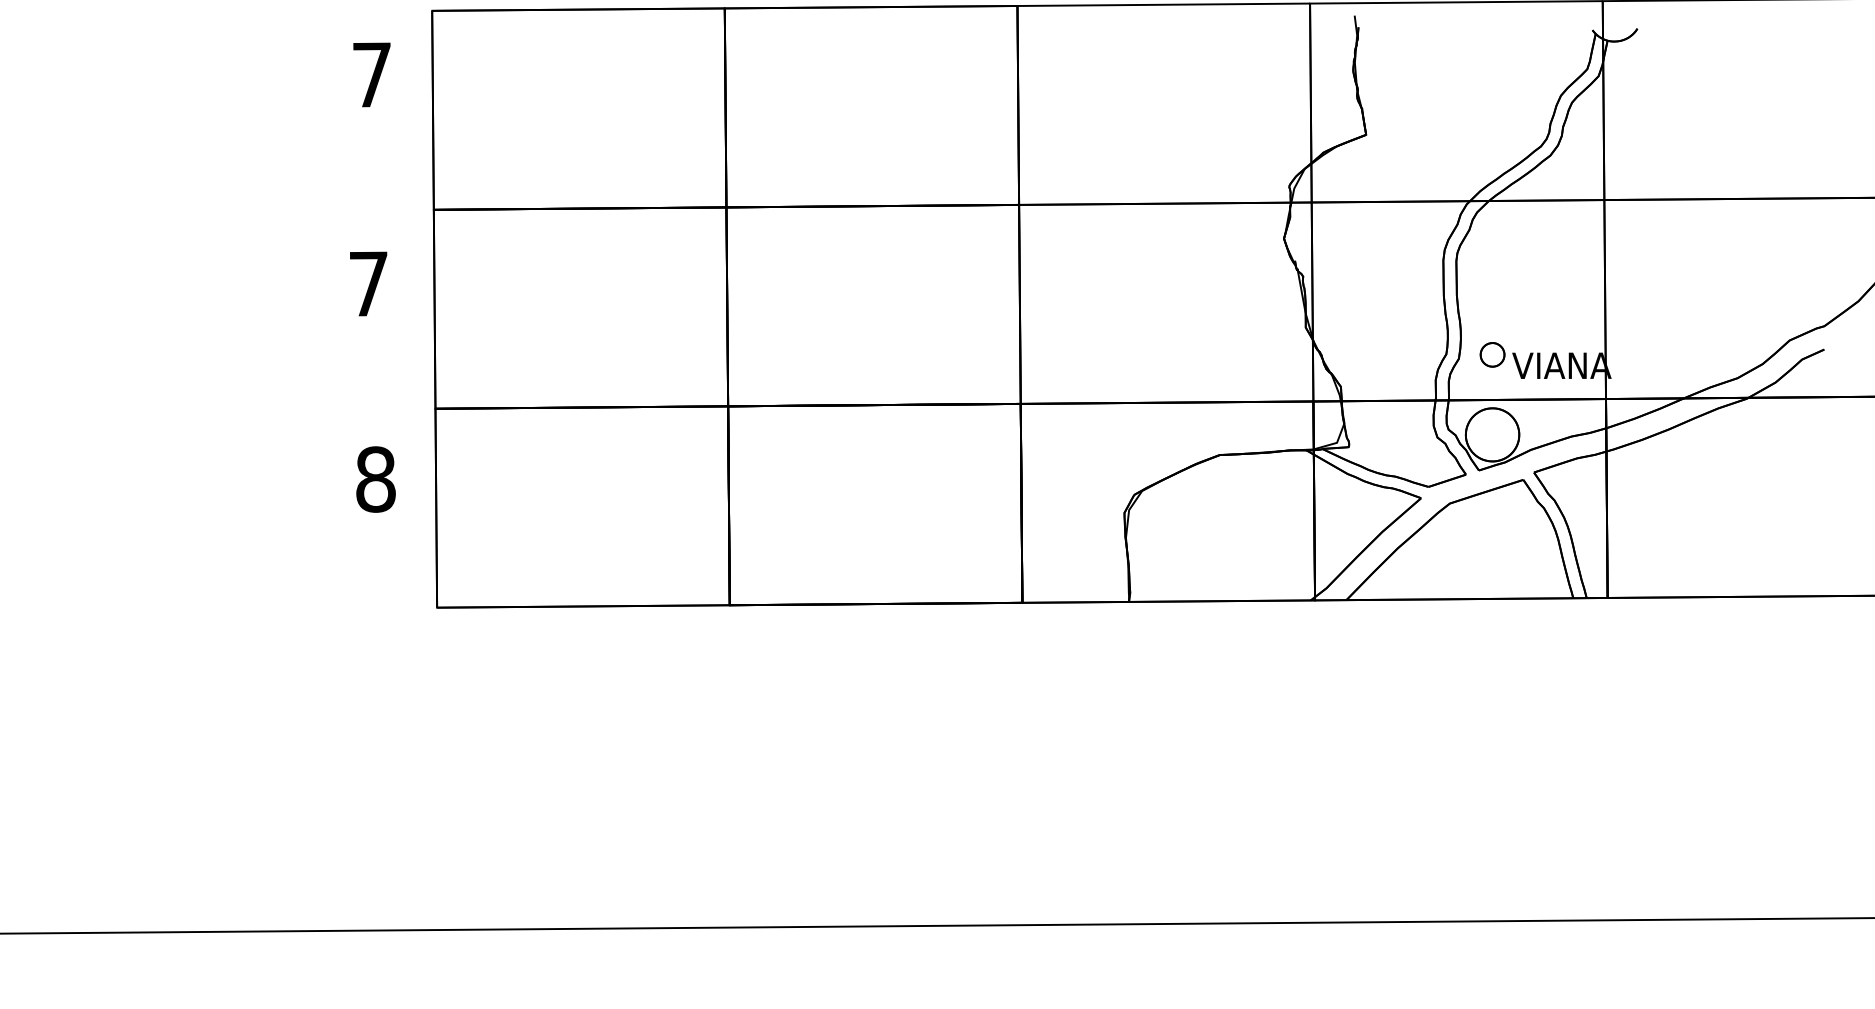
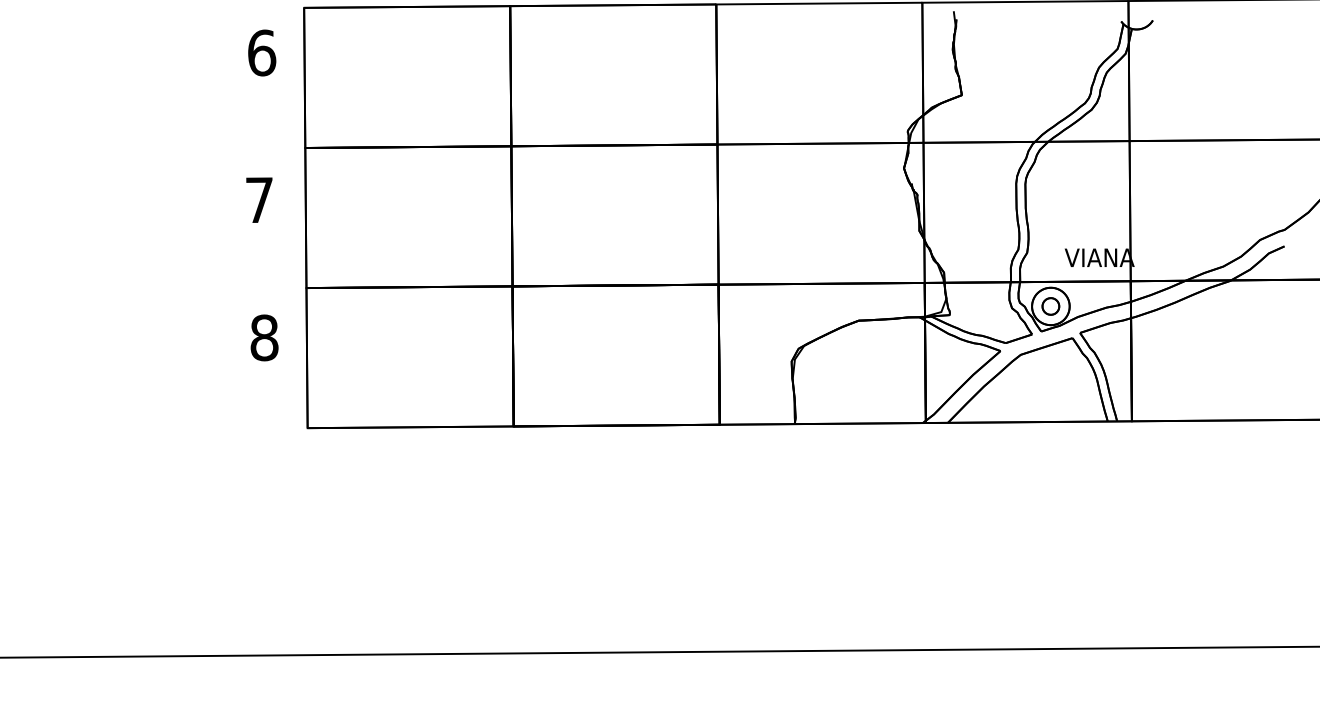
text: (372, 74) -> (262, 52), 7 -> 6
part: (1492, 354) -> (1050, 306), moved

